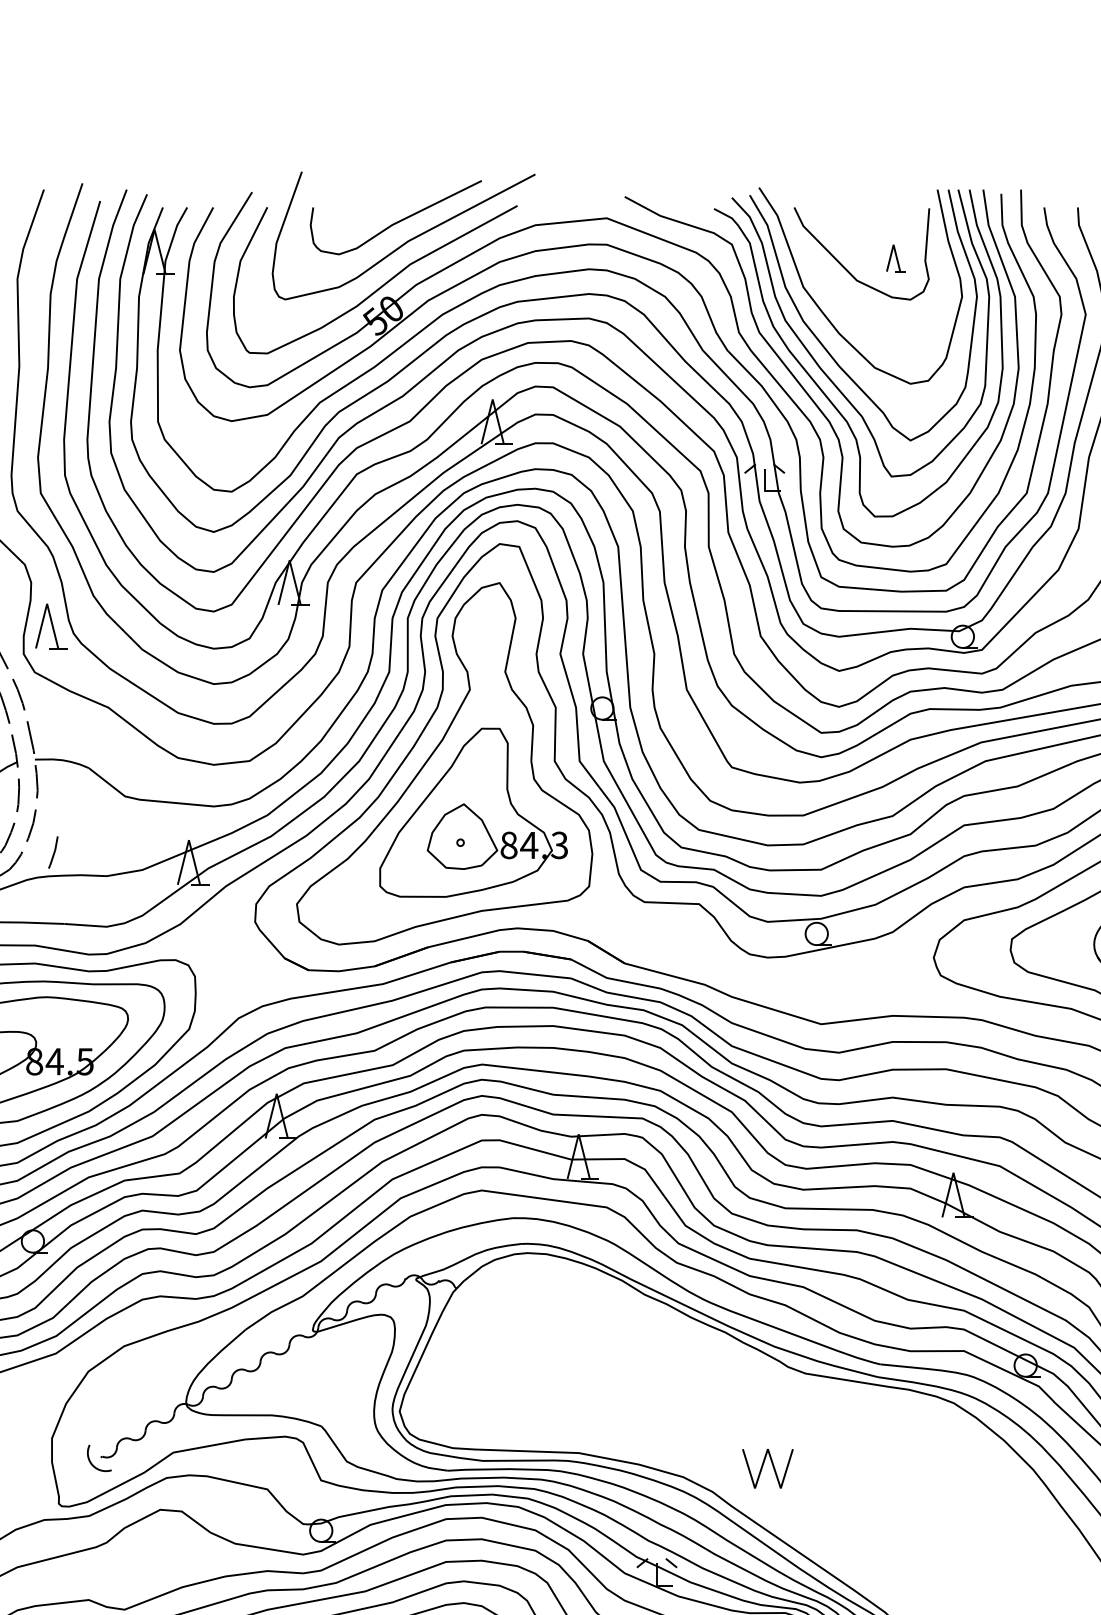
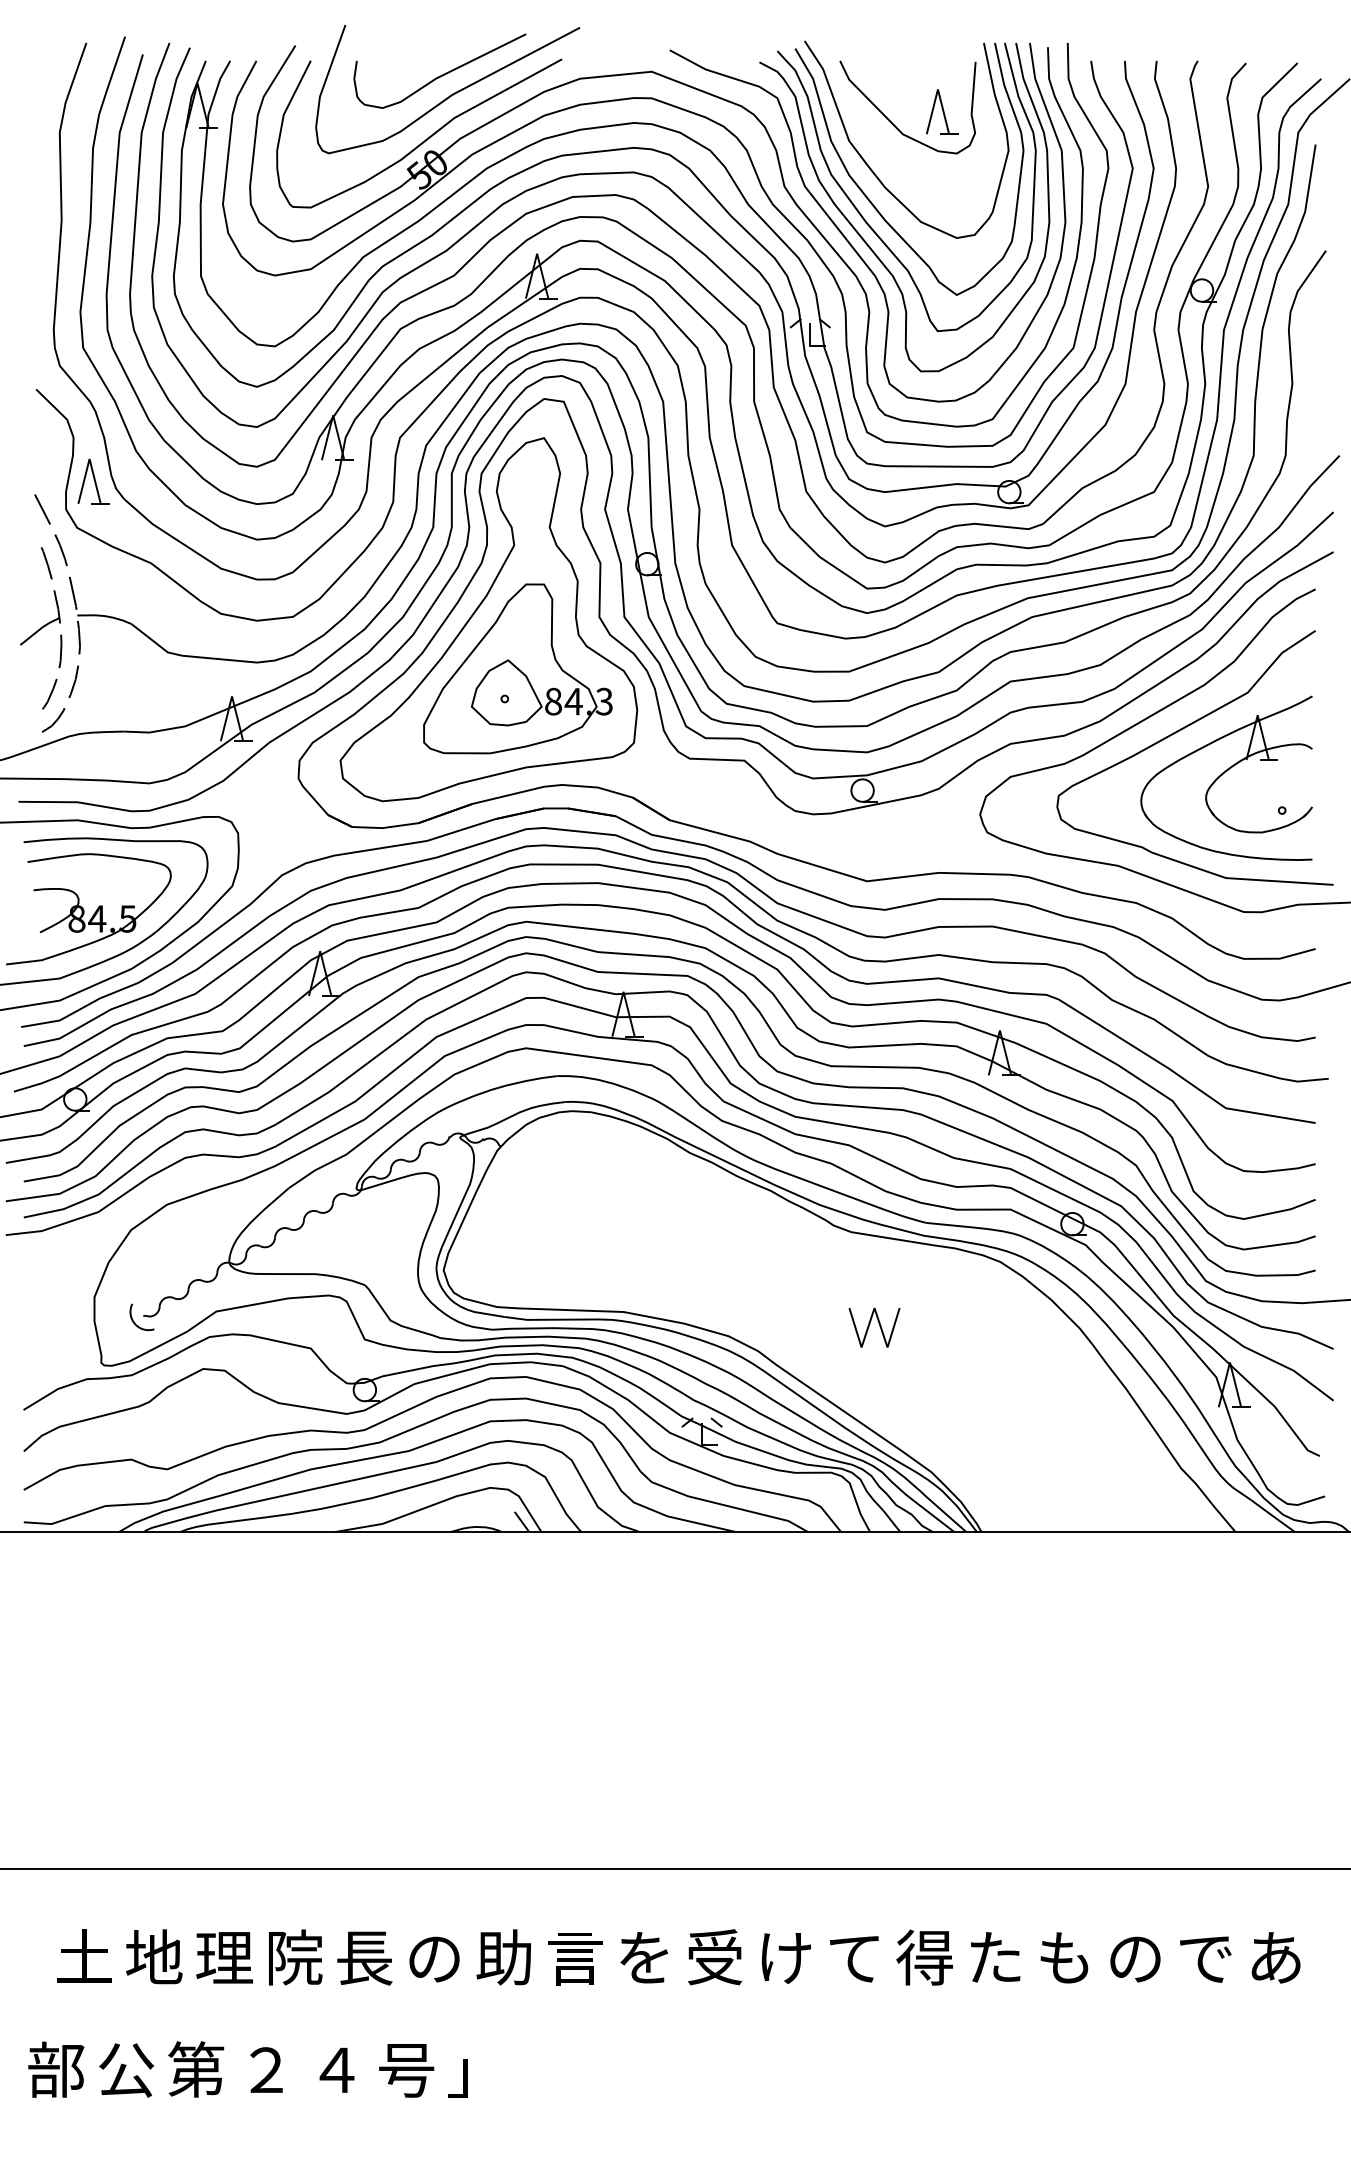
part: (896, 257) -> (942, 111), size x1.67
part: (53, 852) -> (95, 708), removed
part: (767, 1468) -> (874, 1327), moved

